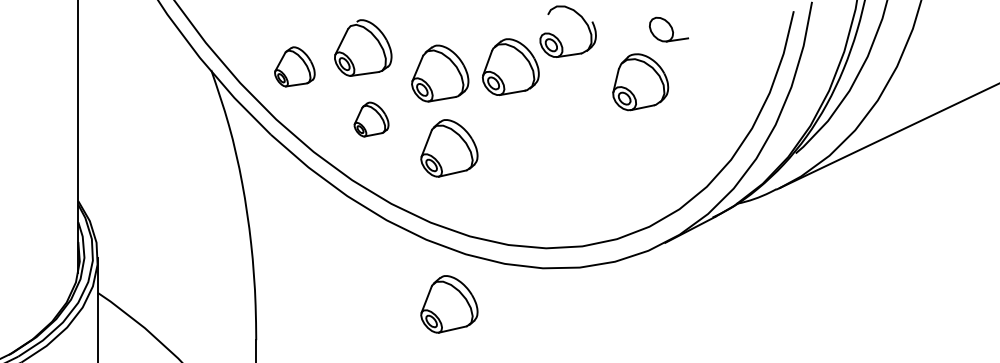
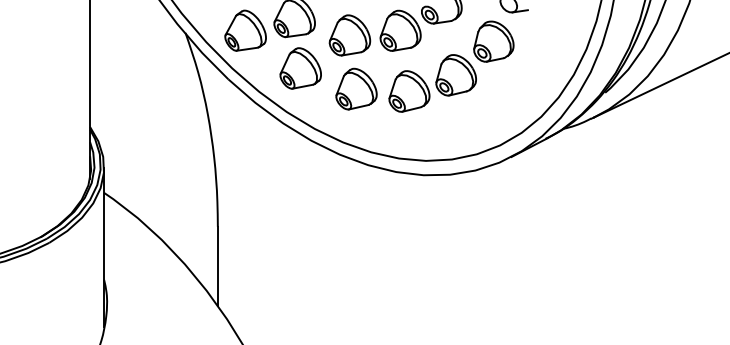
part: (294, 66) -> (245, 30), size x1.43
part: (371, 119) -> (300, 68), size x1.67
part: (555, 140) -> (432, 83), added
part: (449, 303) -> (356, 200), removed

